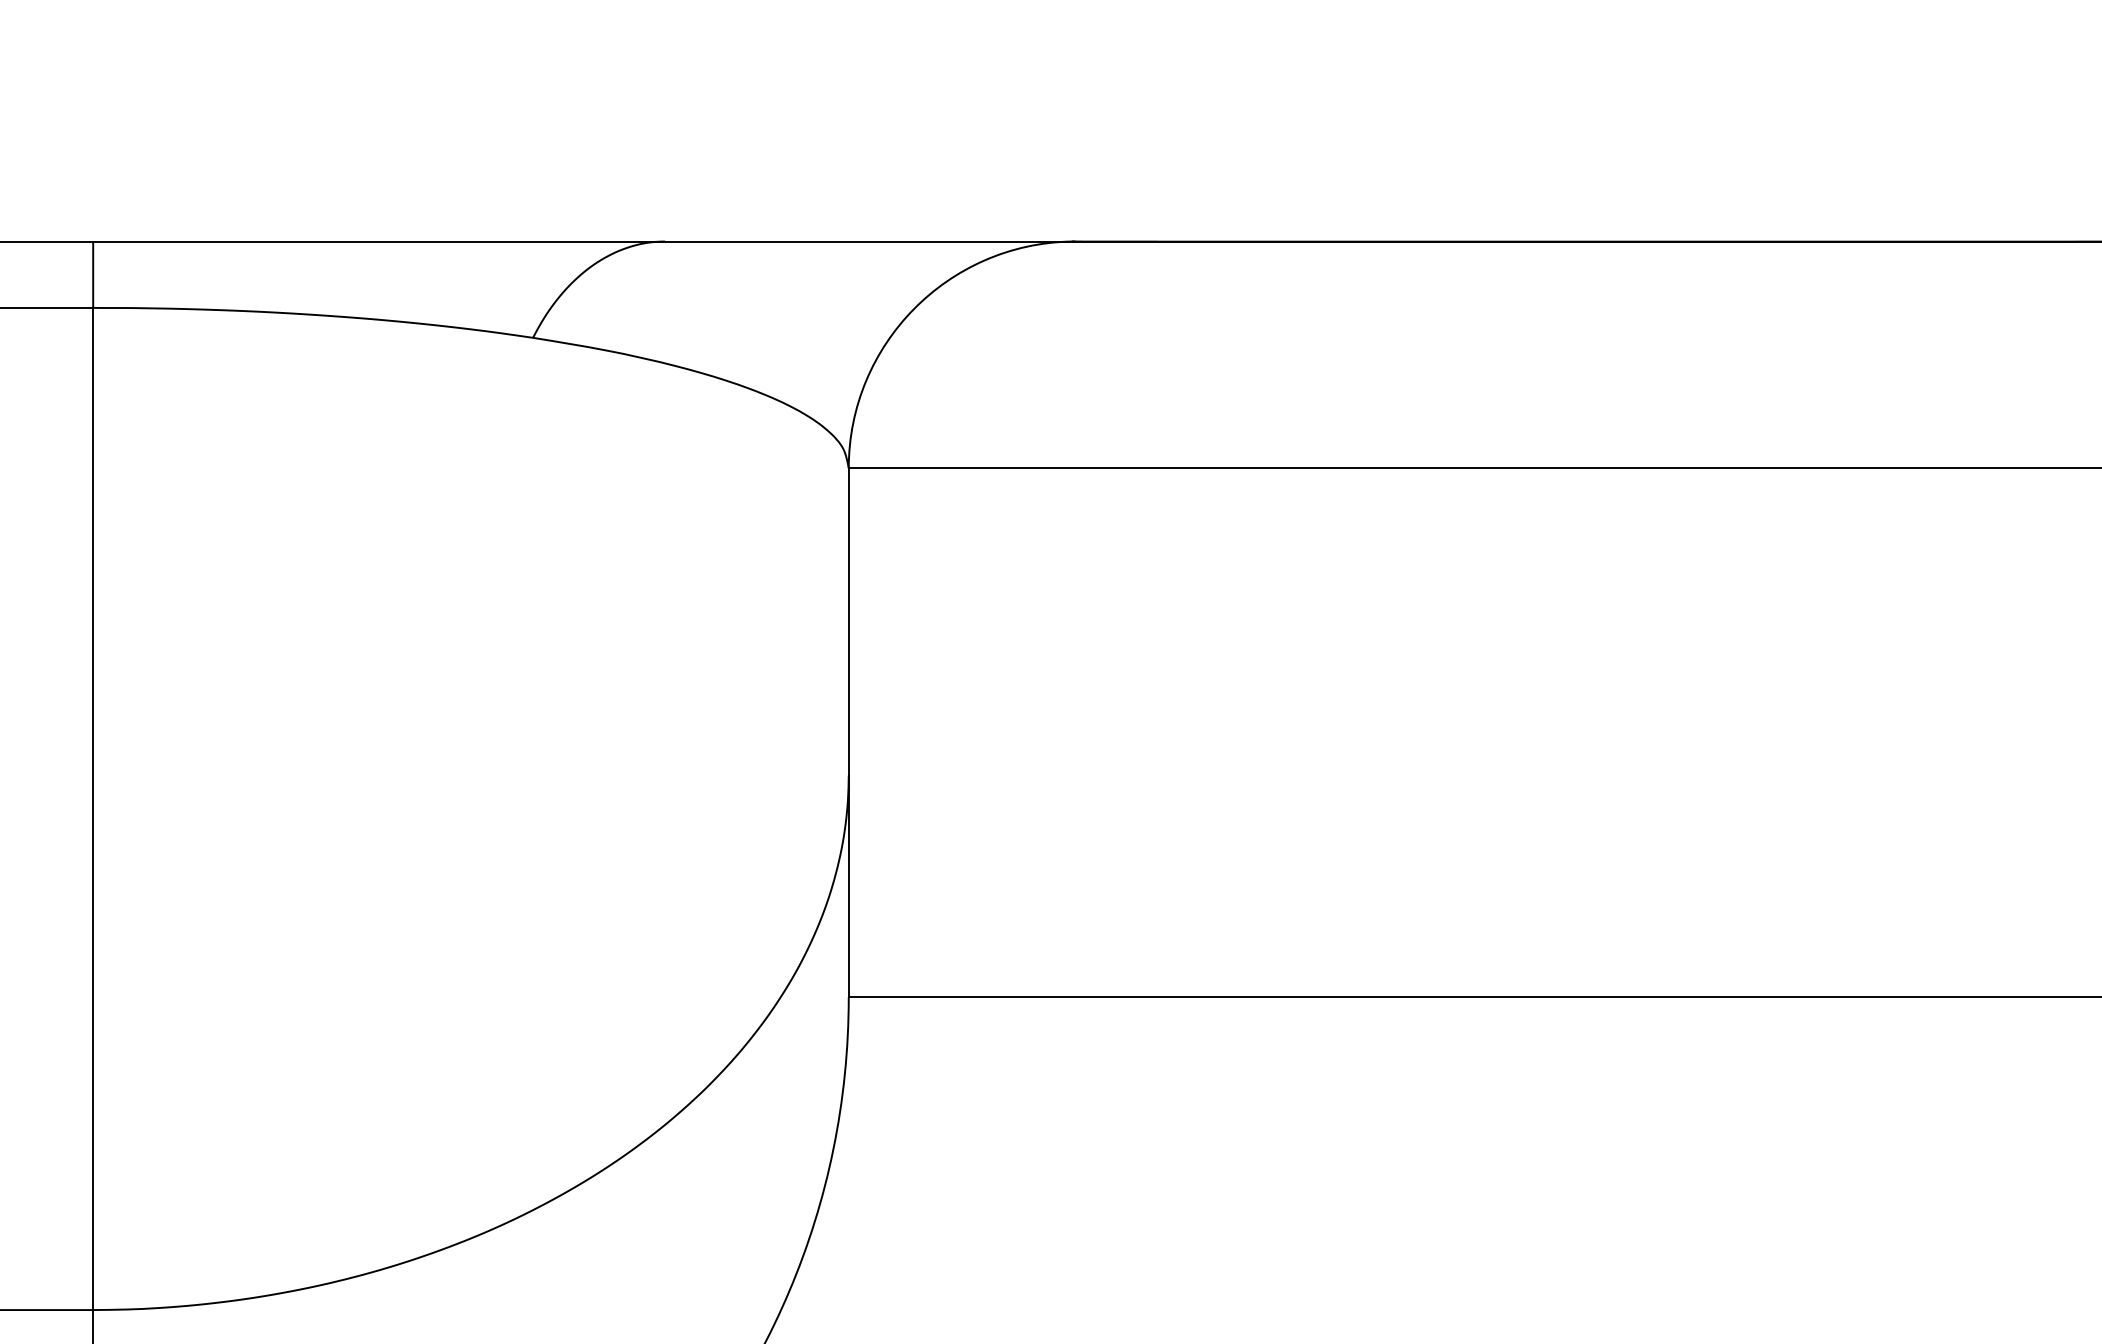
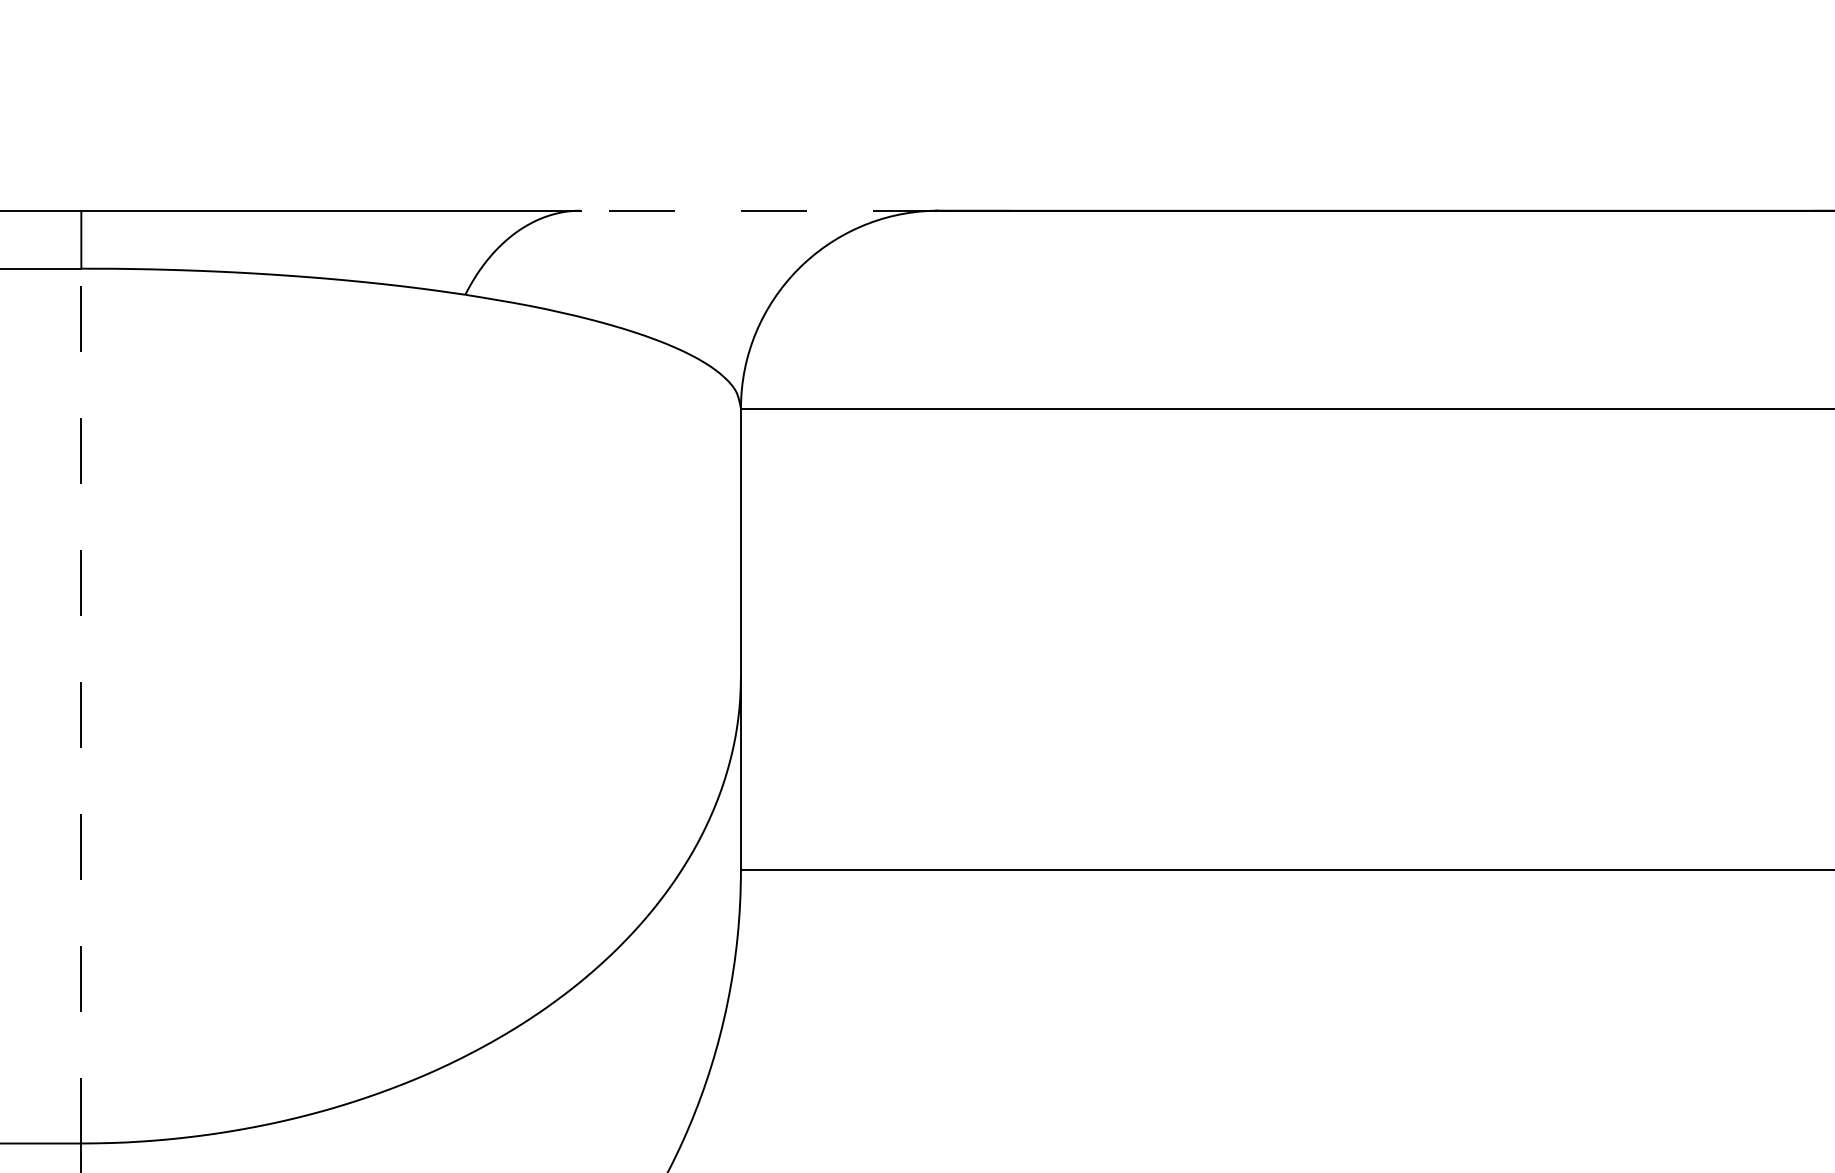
line: (870, 241) -> (759, 210), solid -> dashed
line: (93, 808) -> (81, 705), solid -> dashed

